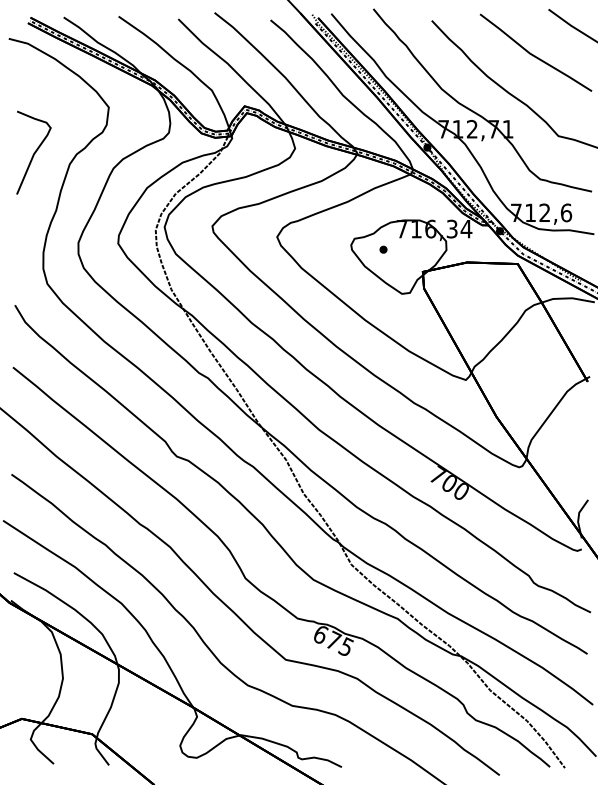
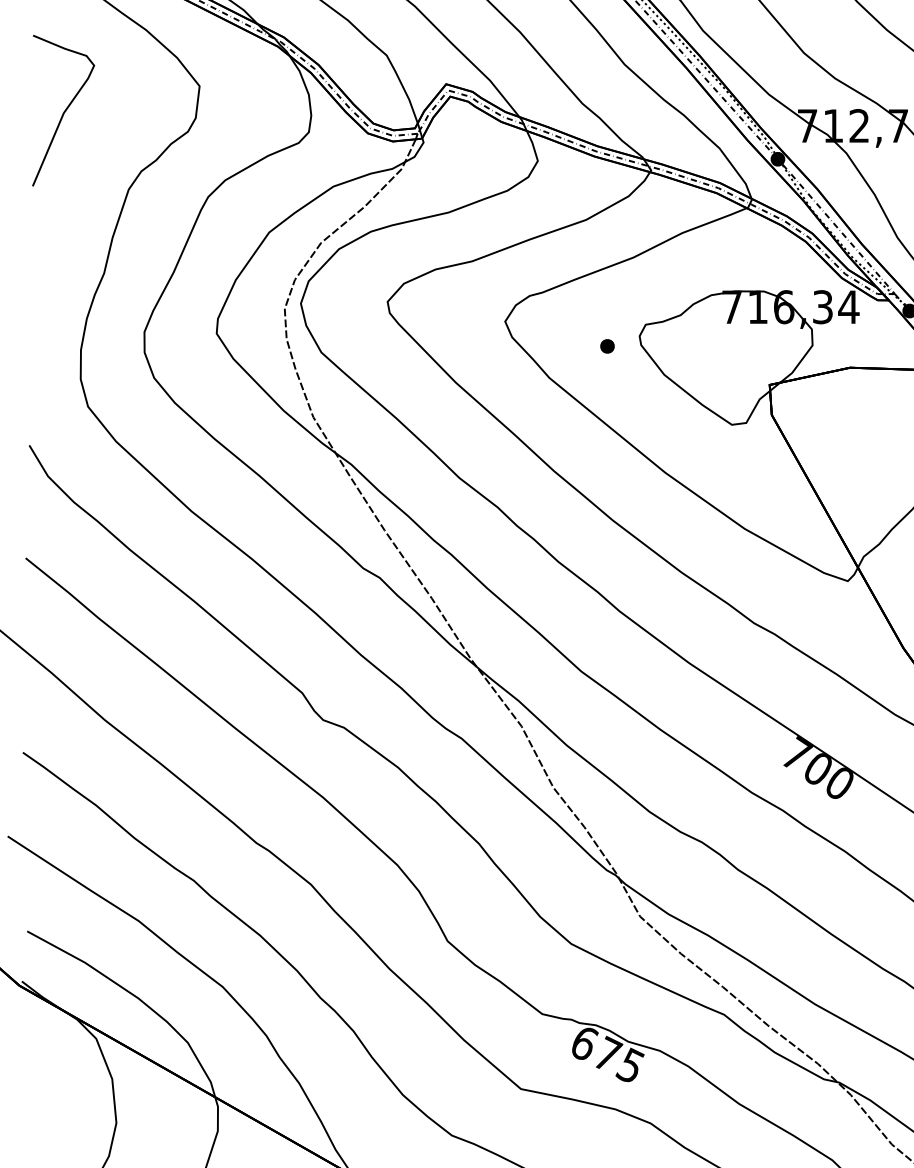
curve: (34, 152) -> (64, 110), moved
part: (383, 249) -> (607, 345), moved

